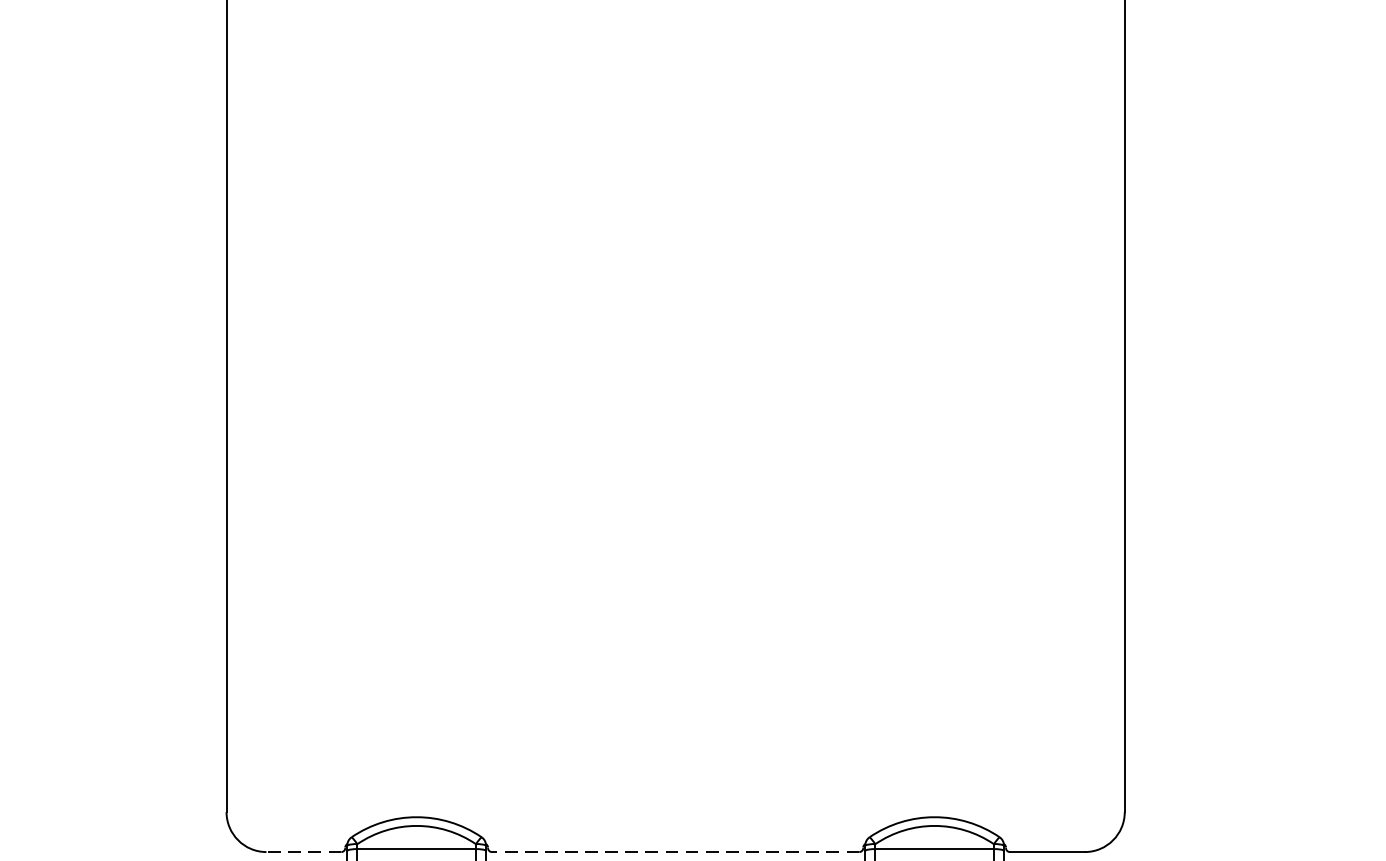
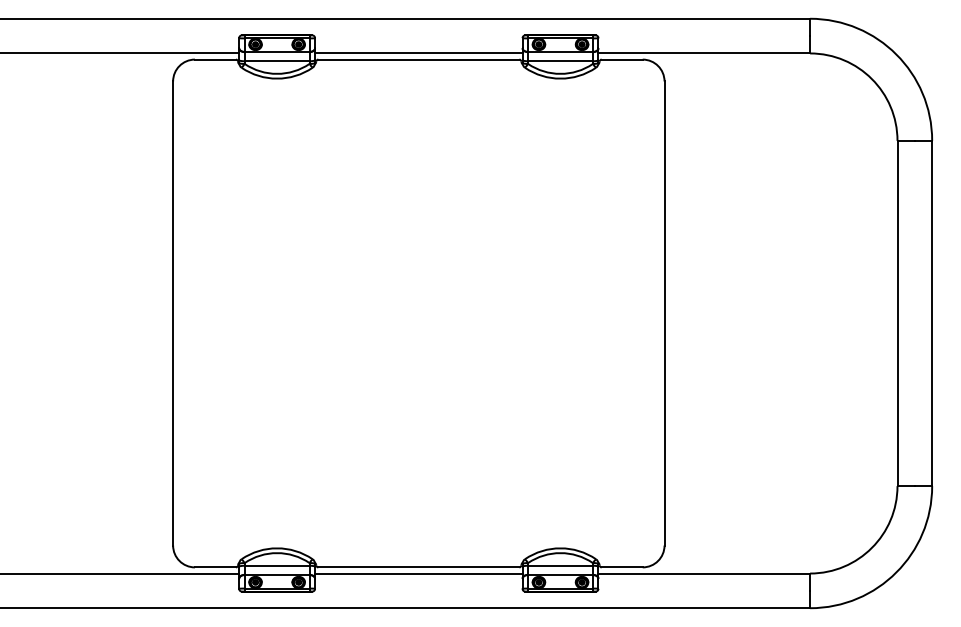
line: (302, 852) -> (214, 567), dashed -> solid
line: (675, 852) -> (418, 567), dashed -> solid

